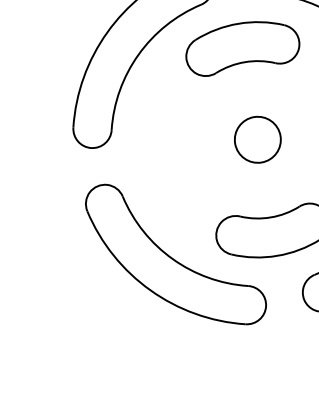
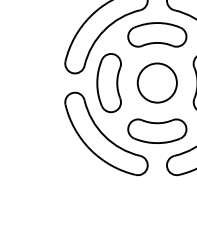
circle: (255, 138) -> (156, 82), size x1.67
part: (163, 156) -> (108, 83), added

